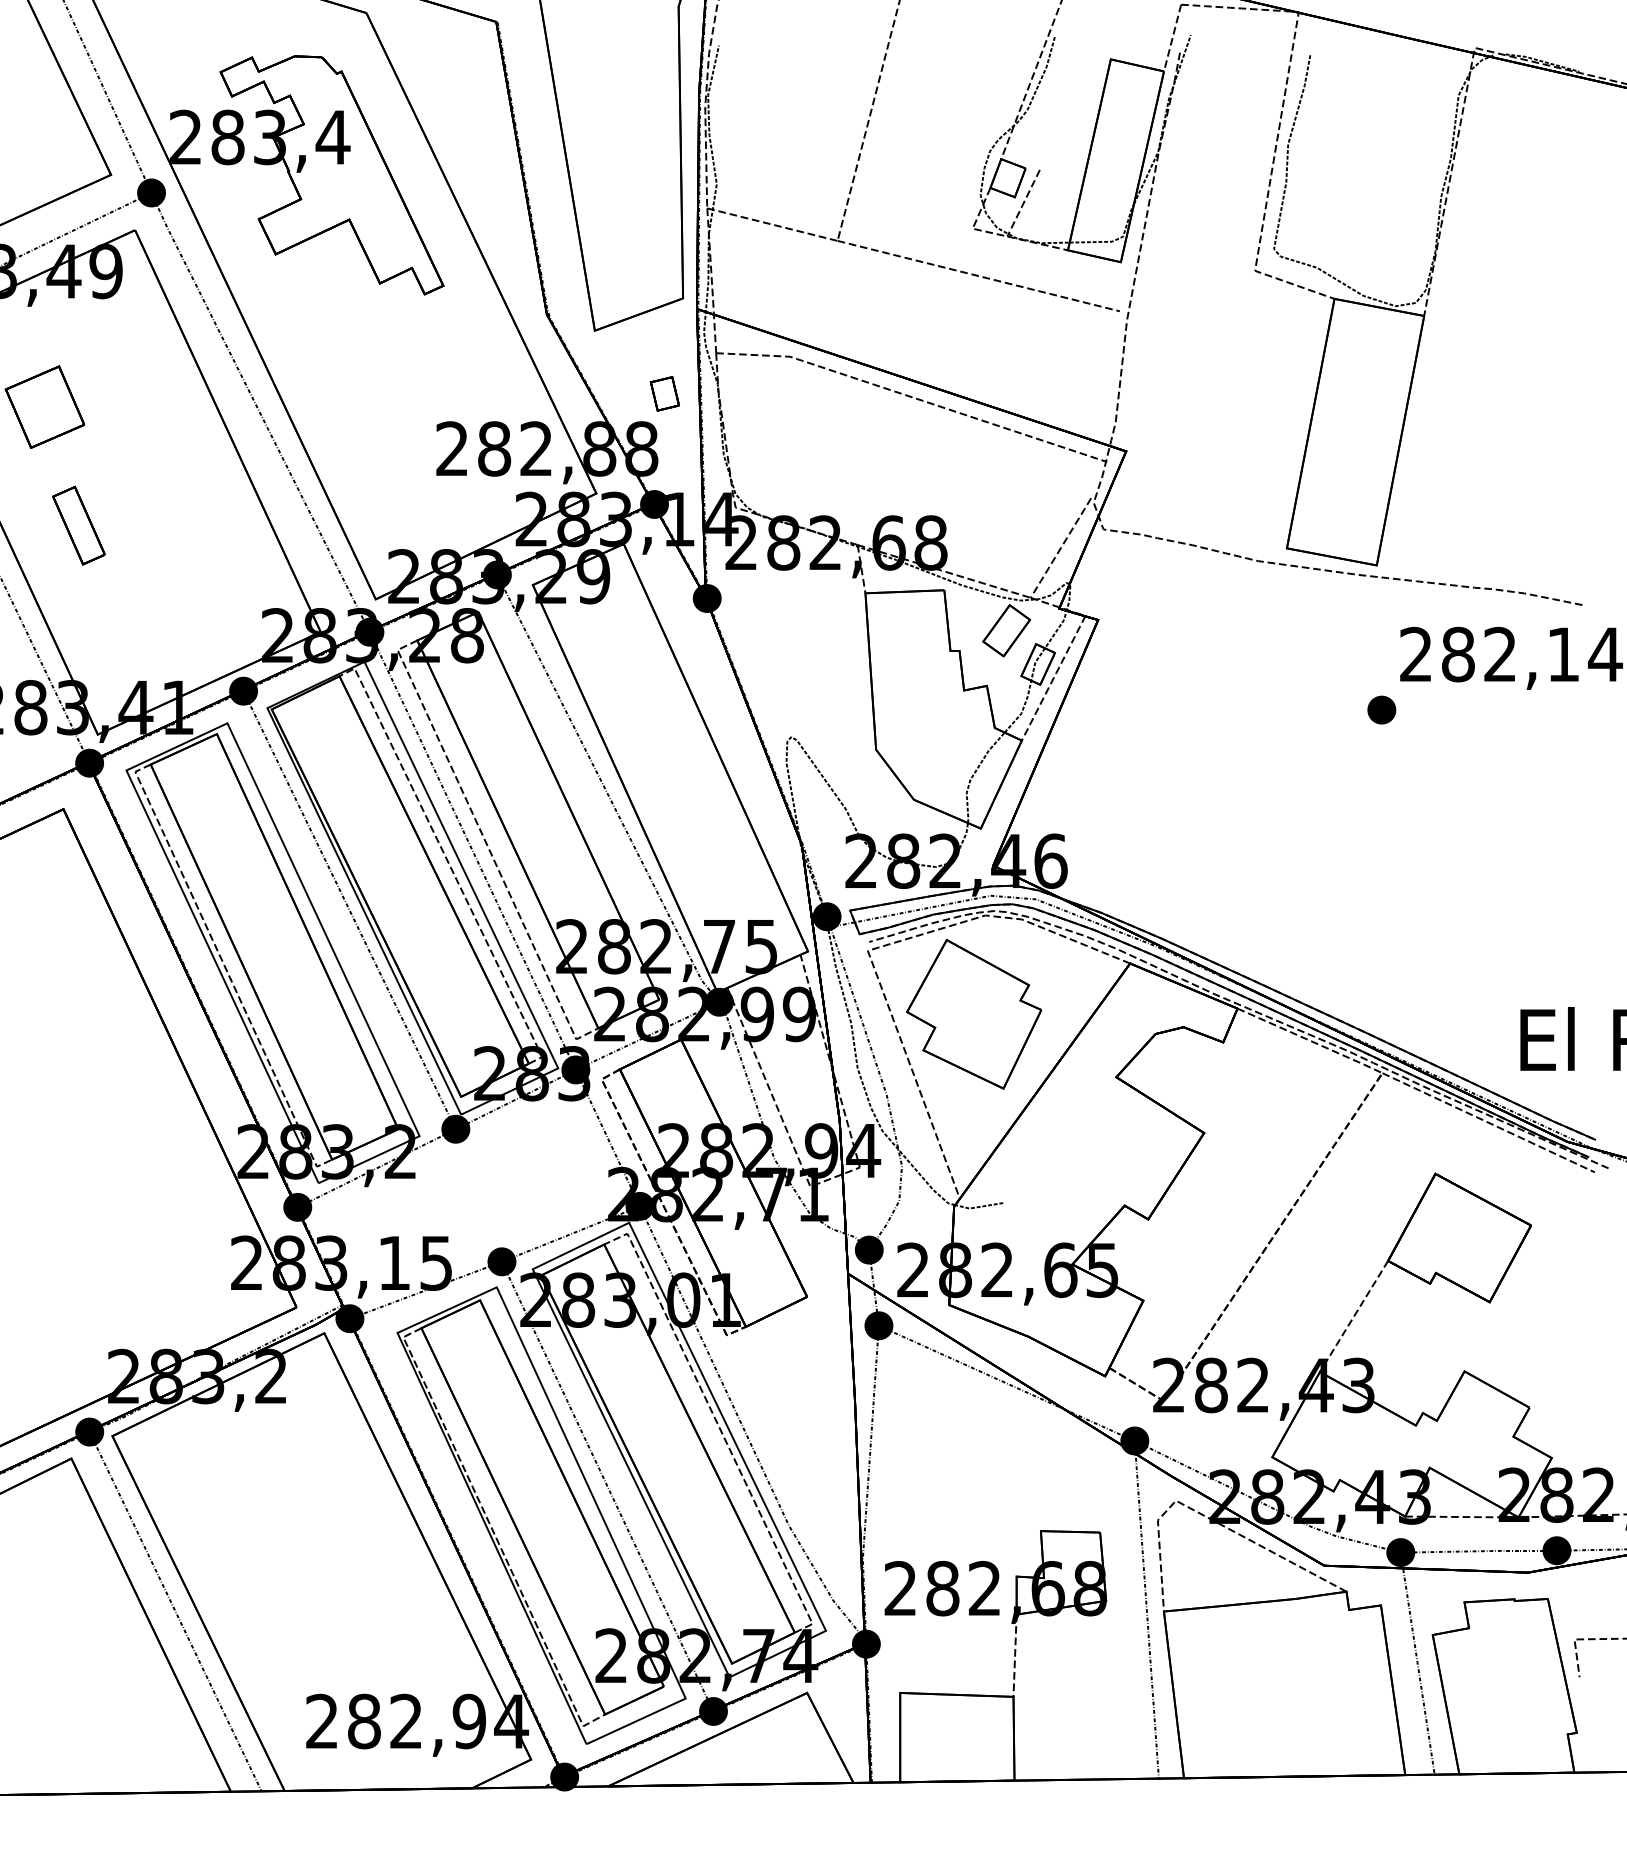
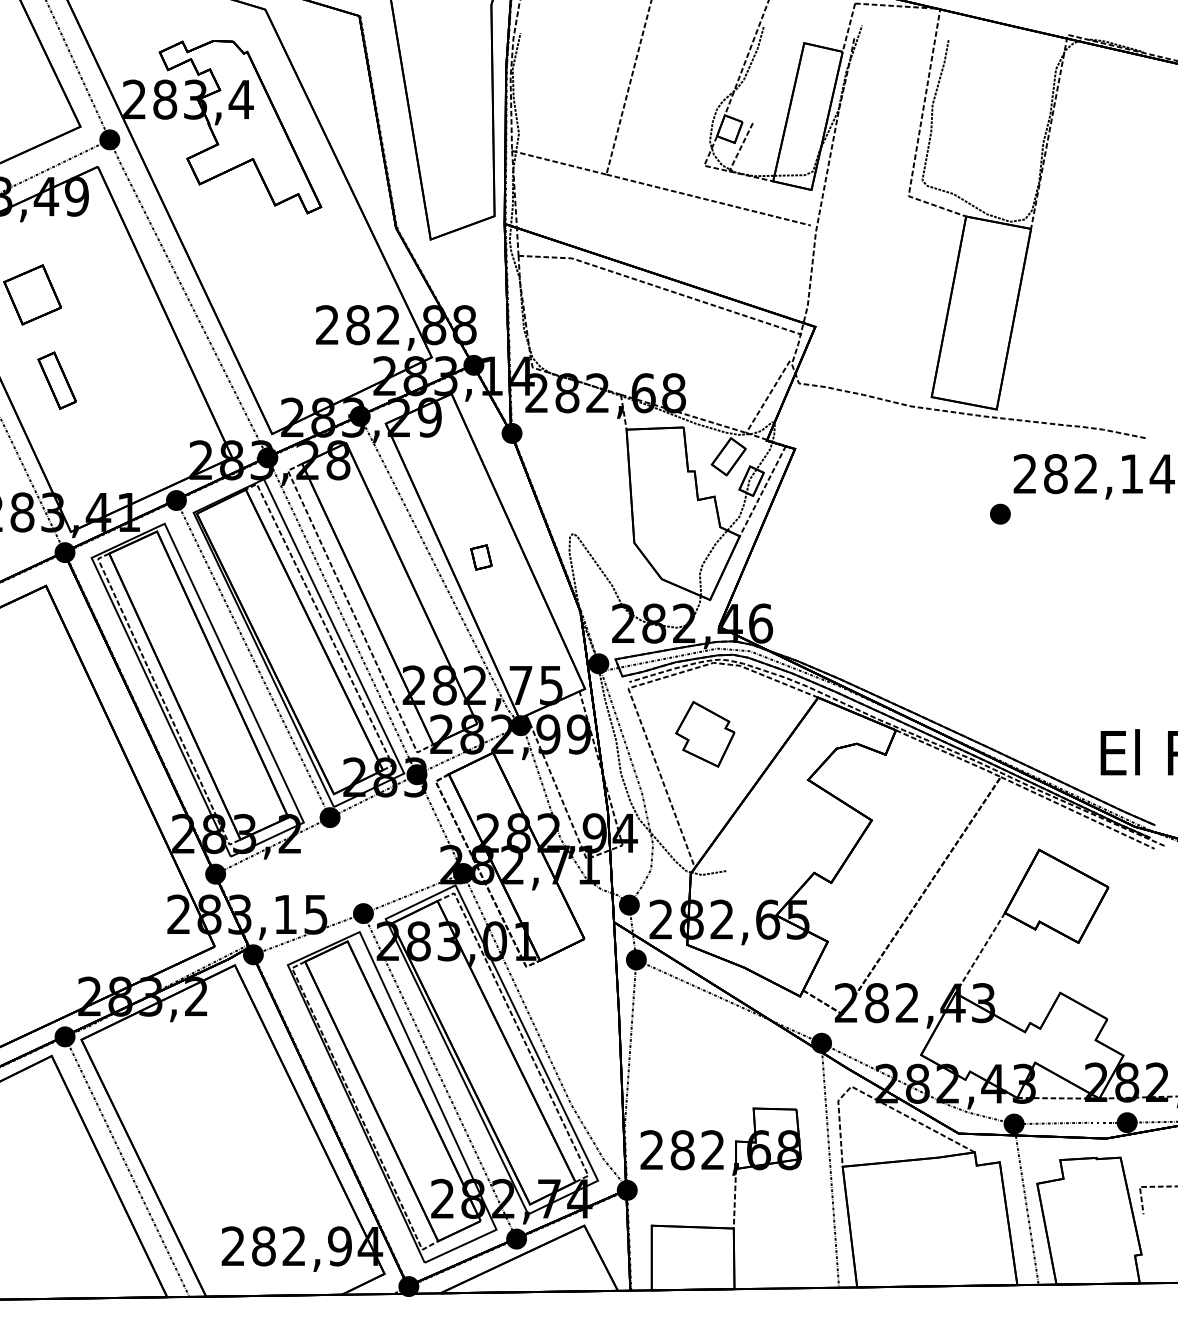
part: (664, 393) -> (481, 557), moved
part: (974, 1013) -> (705, 733), size x0.6

